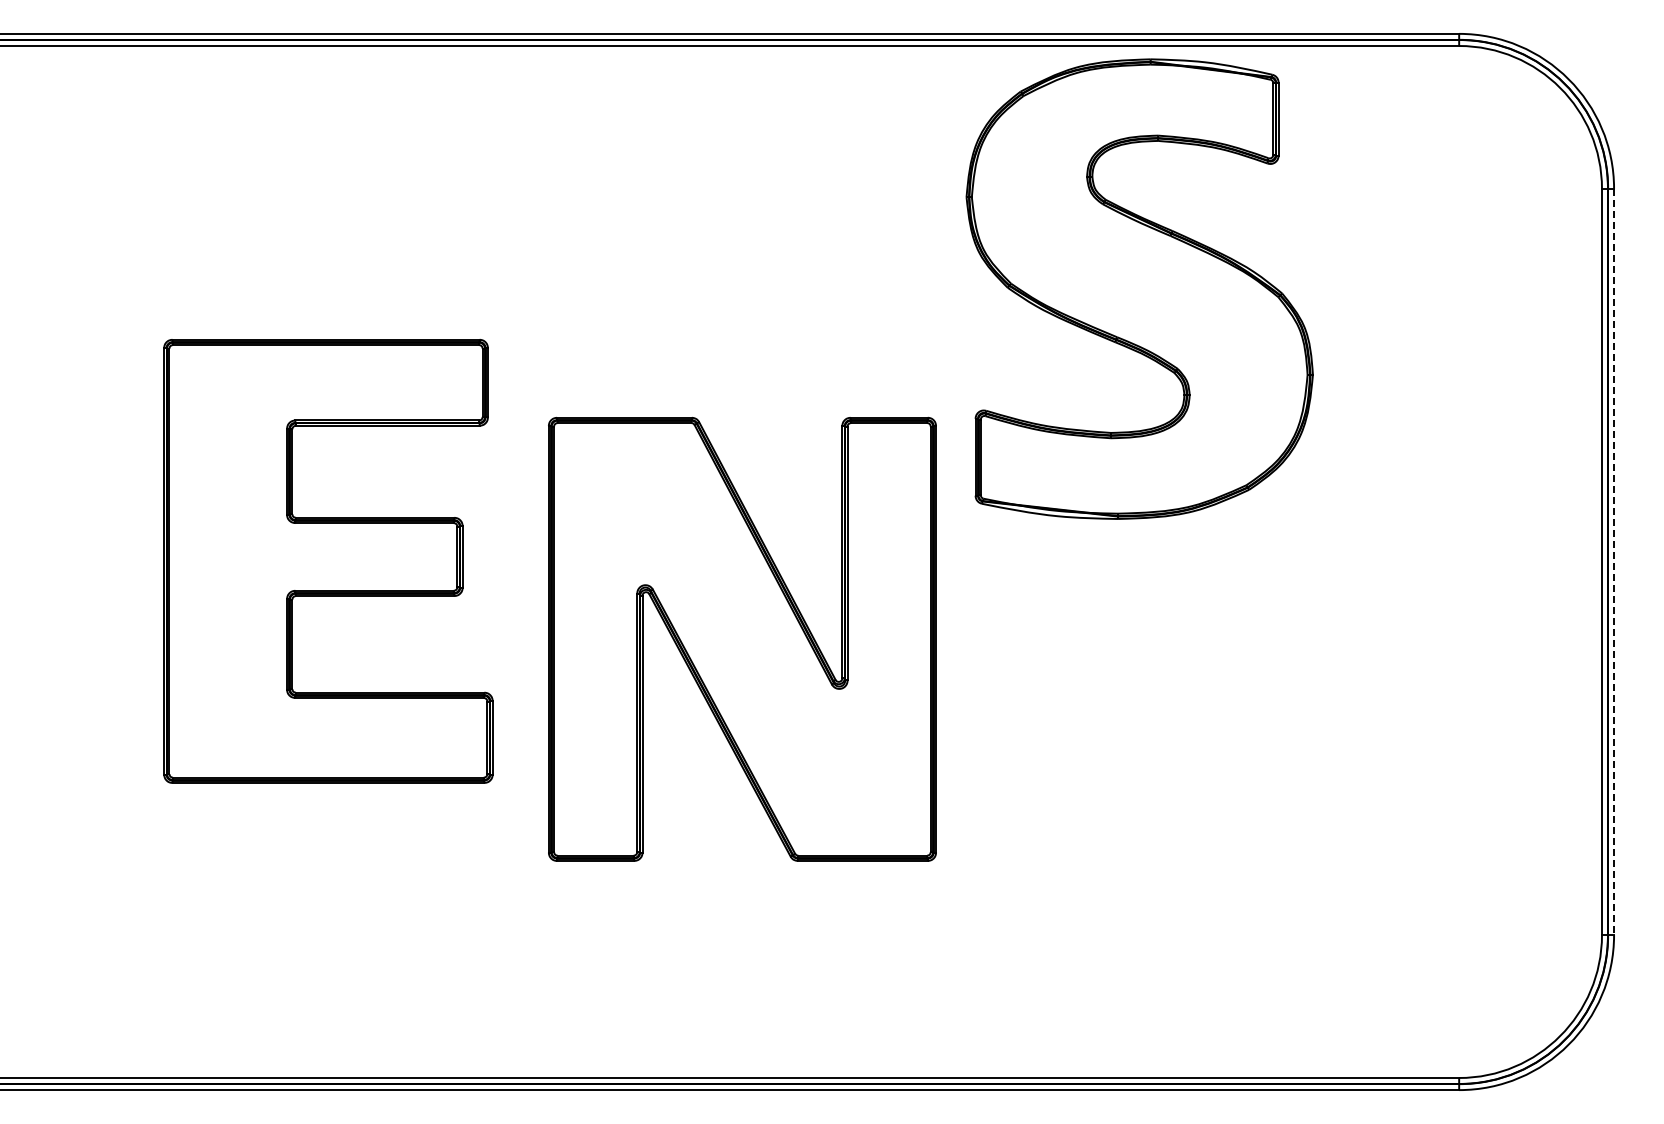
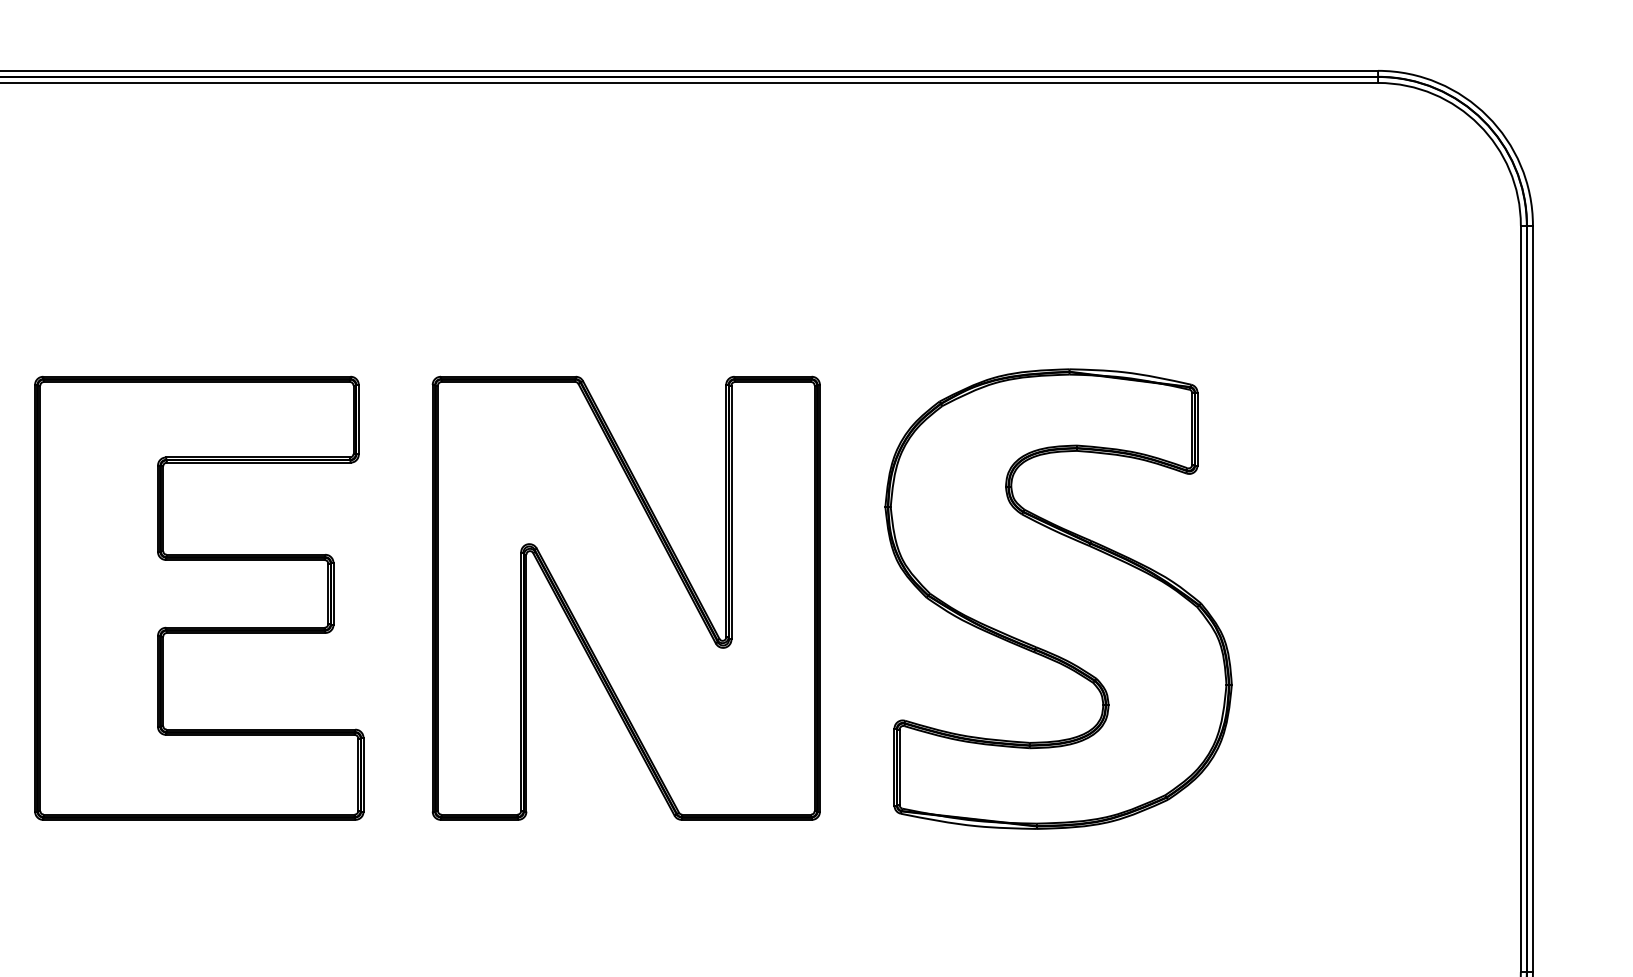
part: (1139, 288) -> (1058, 598), moved
part: (328, 561) -> (199, 598), moved
line: (1614, 562) -> (1533, 599), dashed -> solid
part: (742, 638) -> (626, 597), moved

